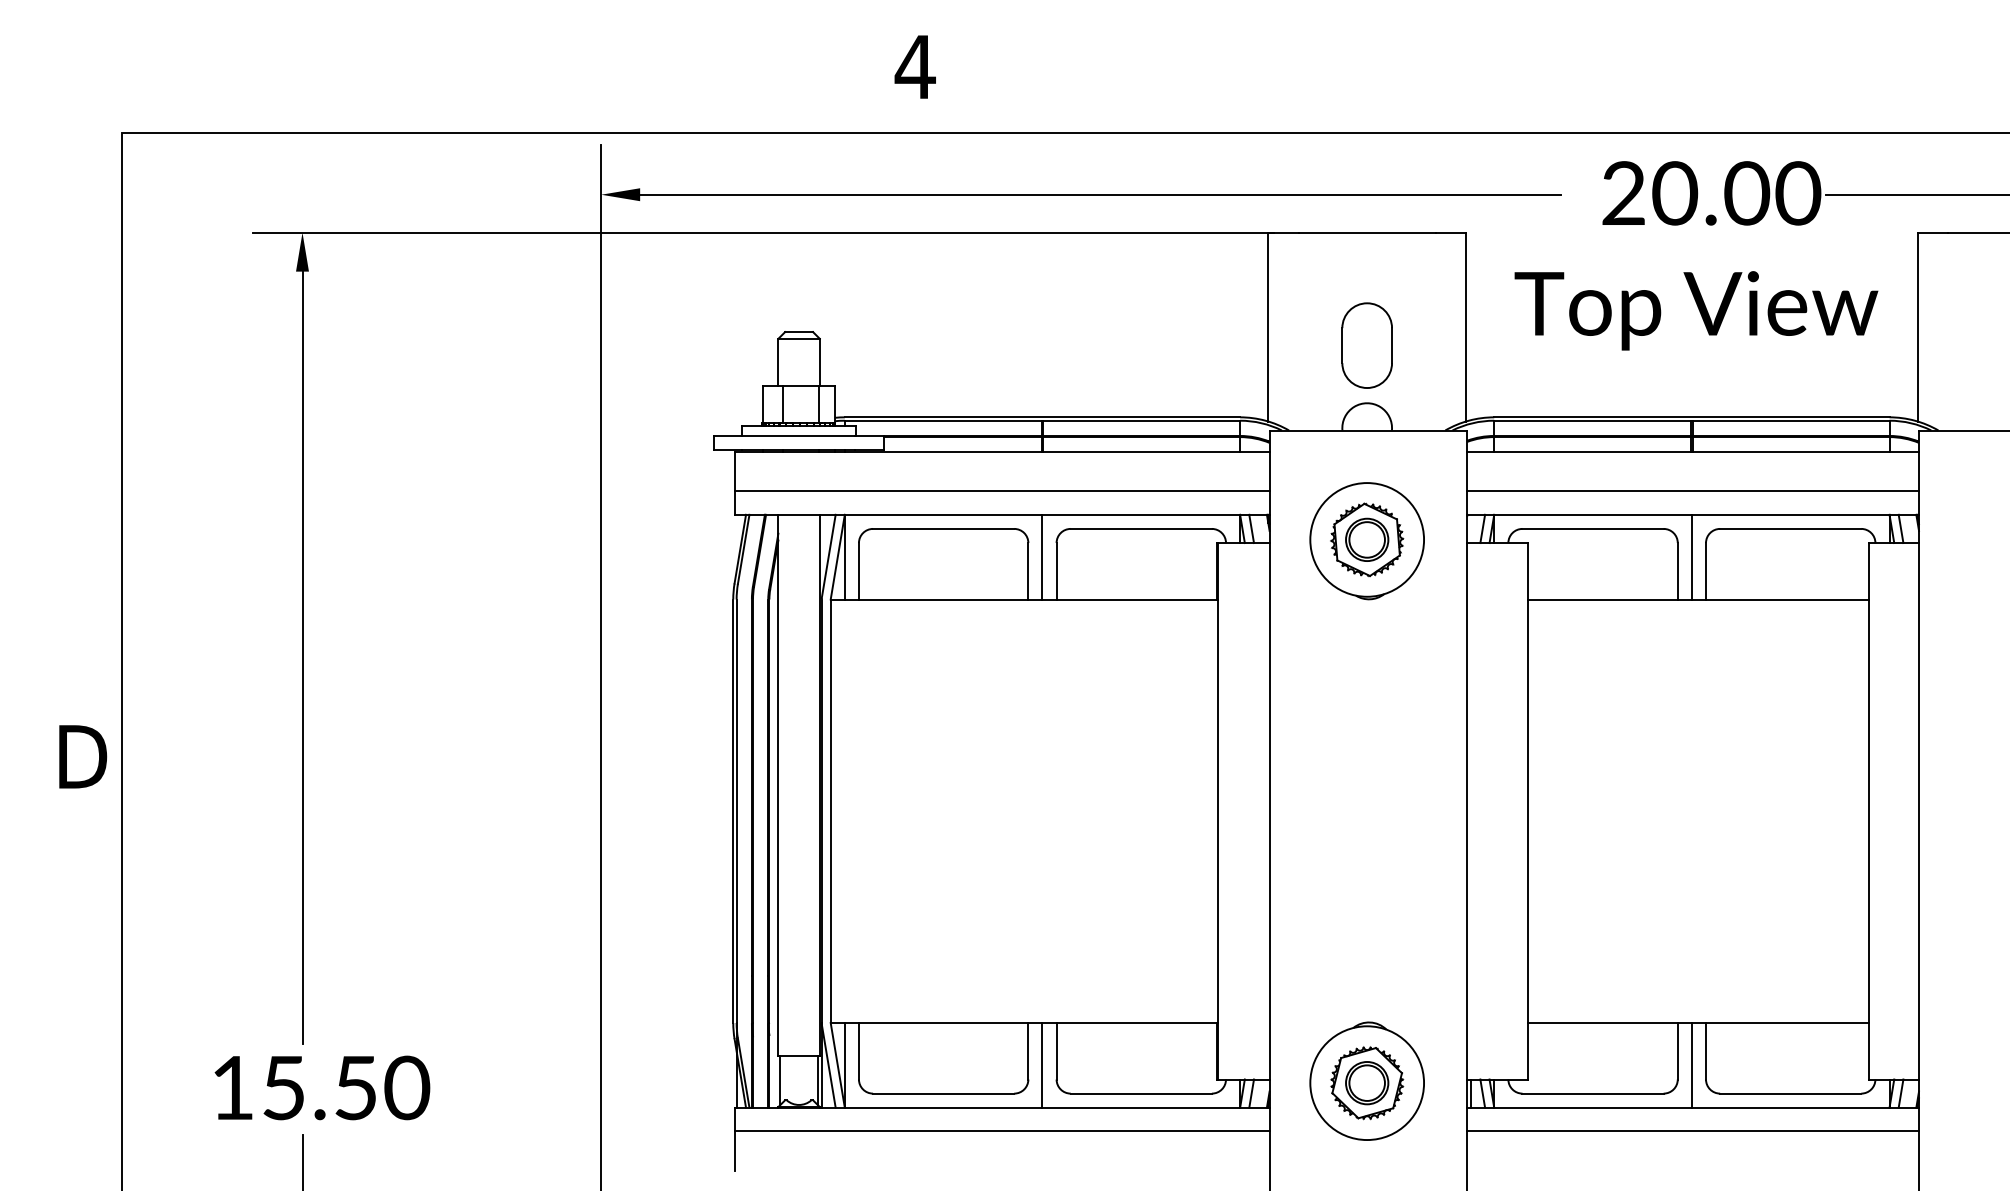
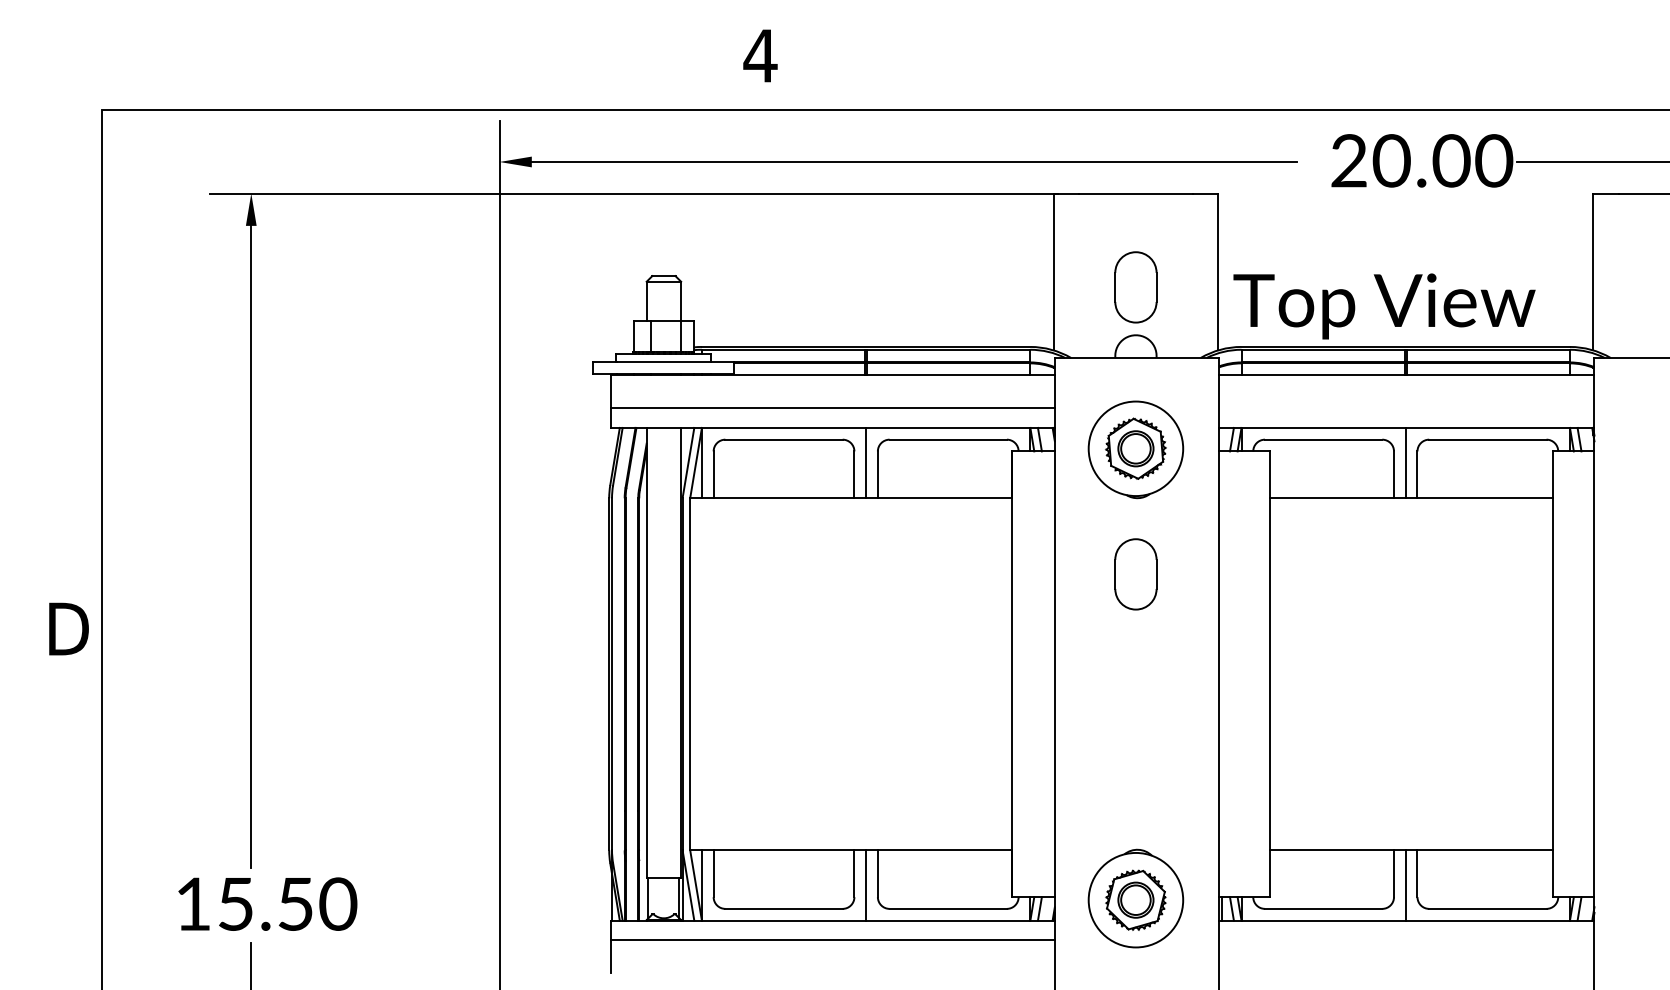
text: (1696, 310) -> (1384, 306), moved
line: (1692, 491) -> (1406, 408), removed
part: (1366, 691) -> (1135, 574), added
line: (1692, 1131) -> (1406, 940), removed

